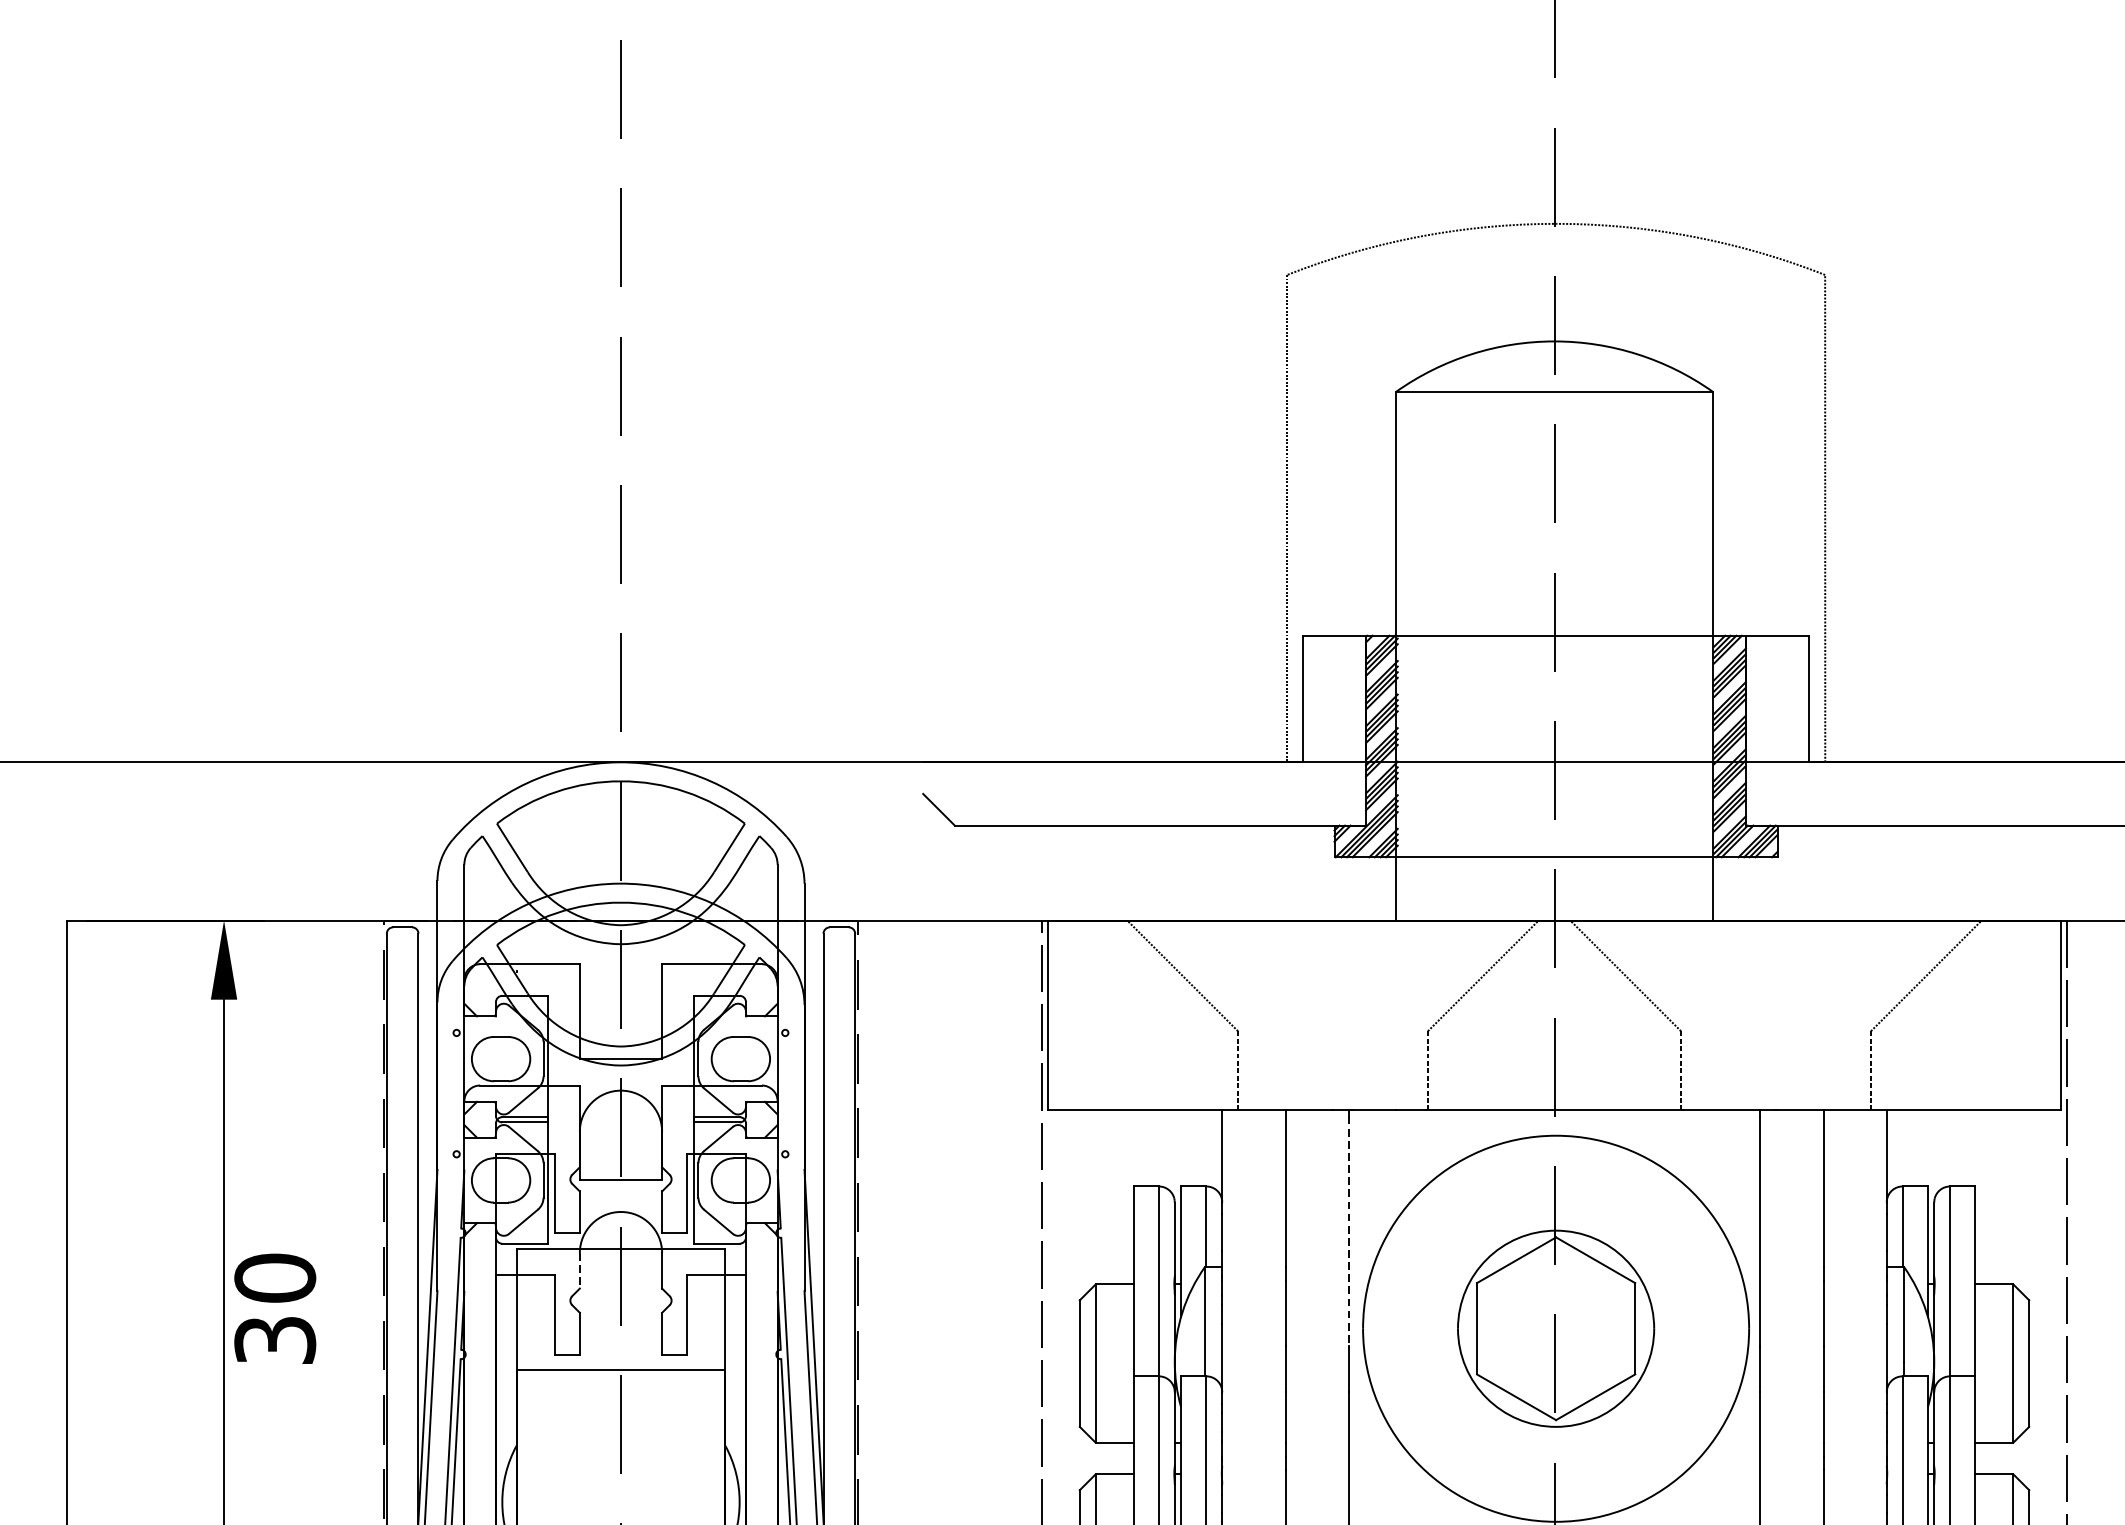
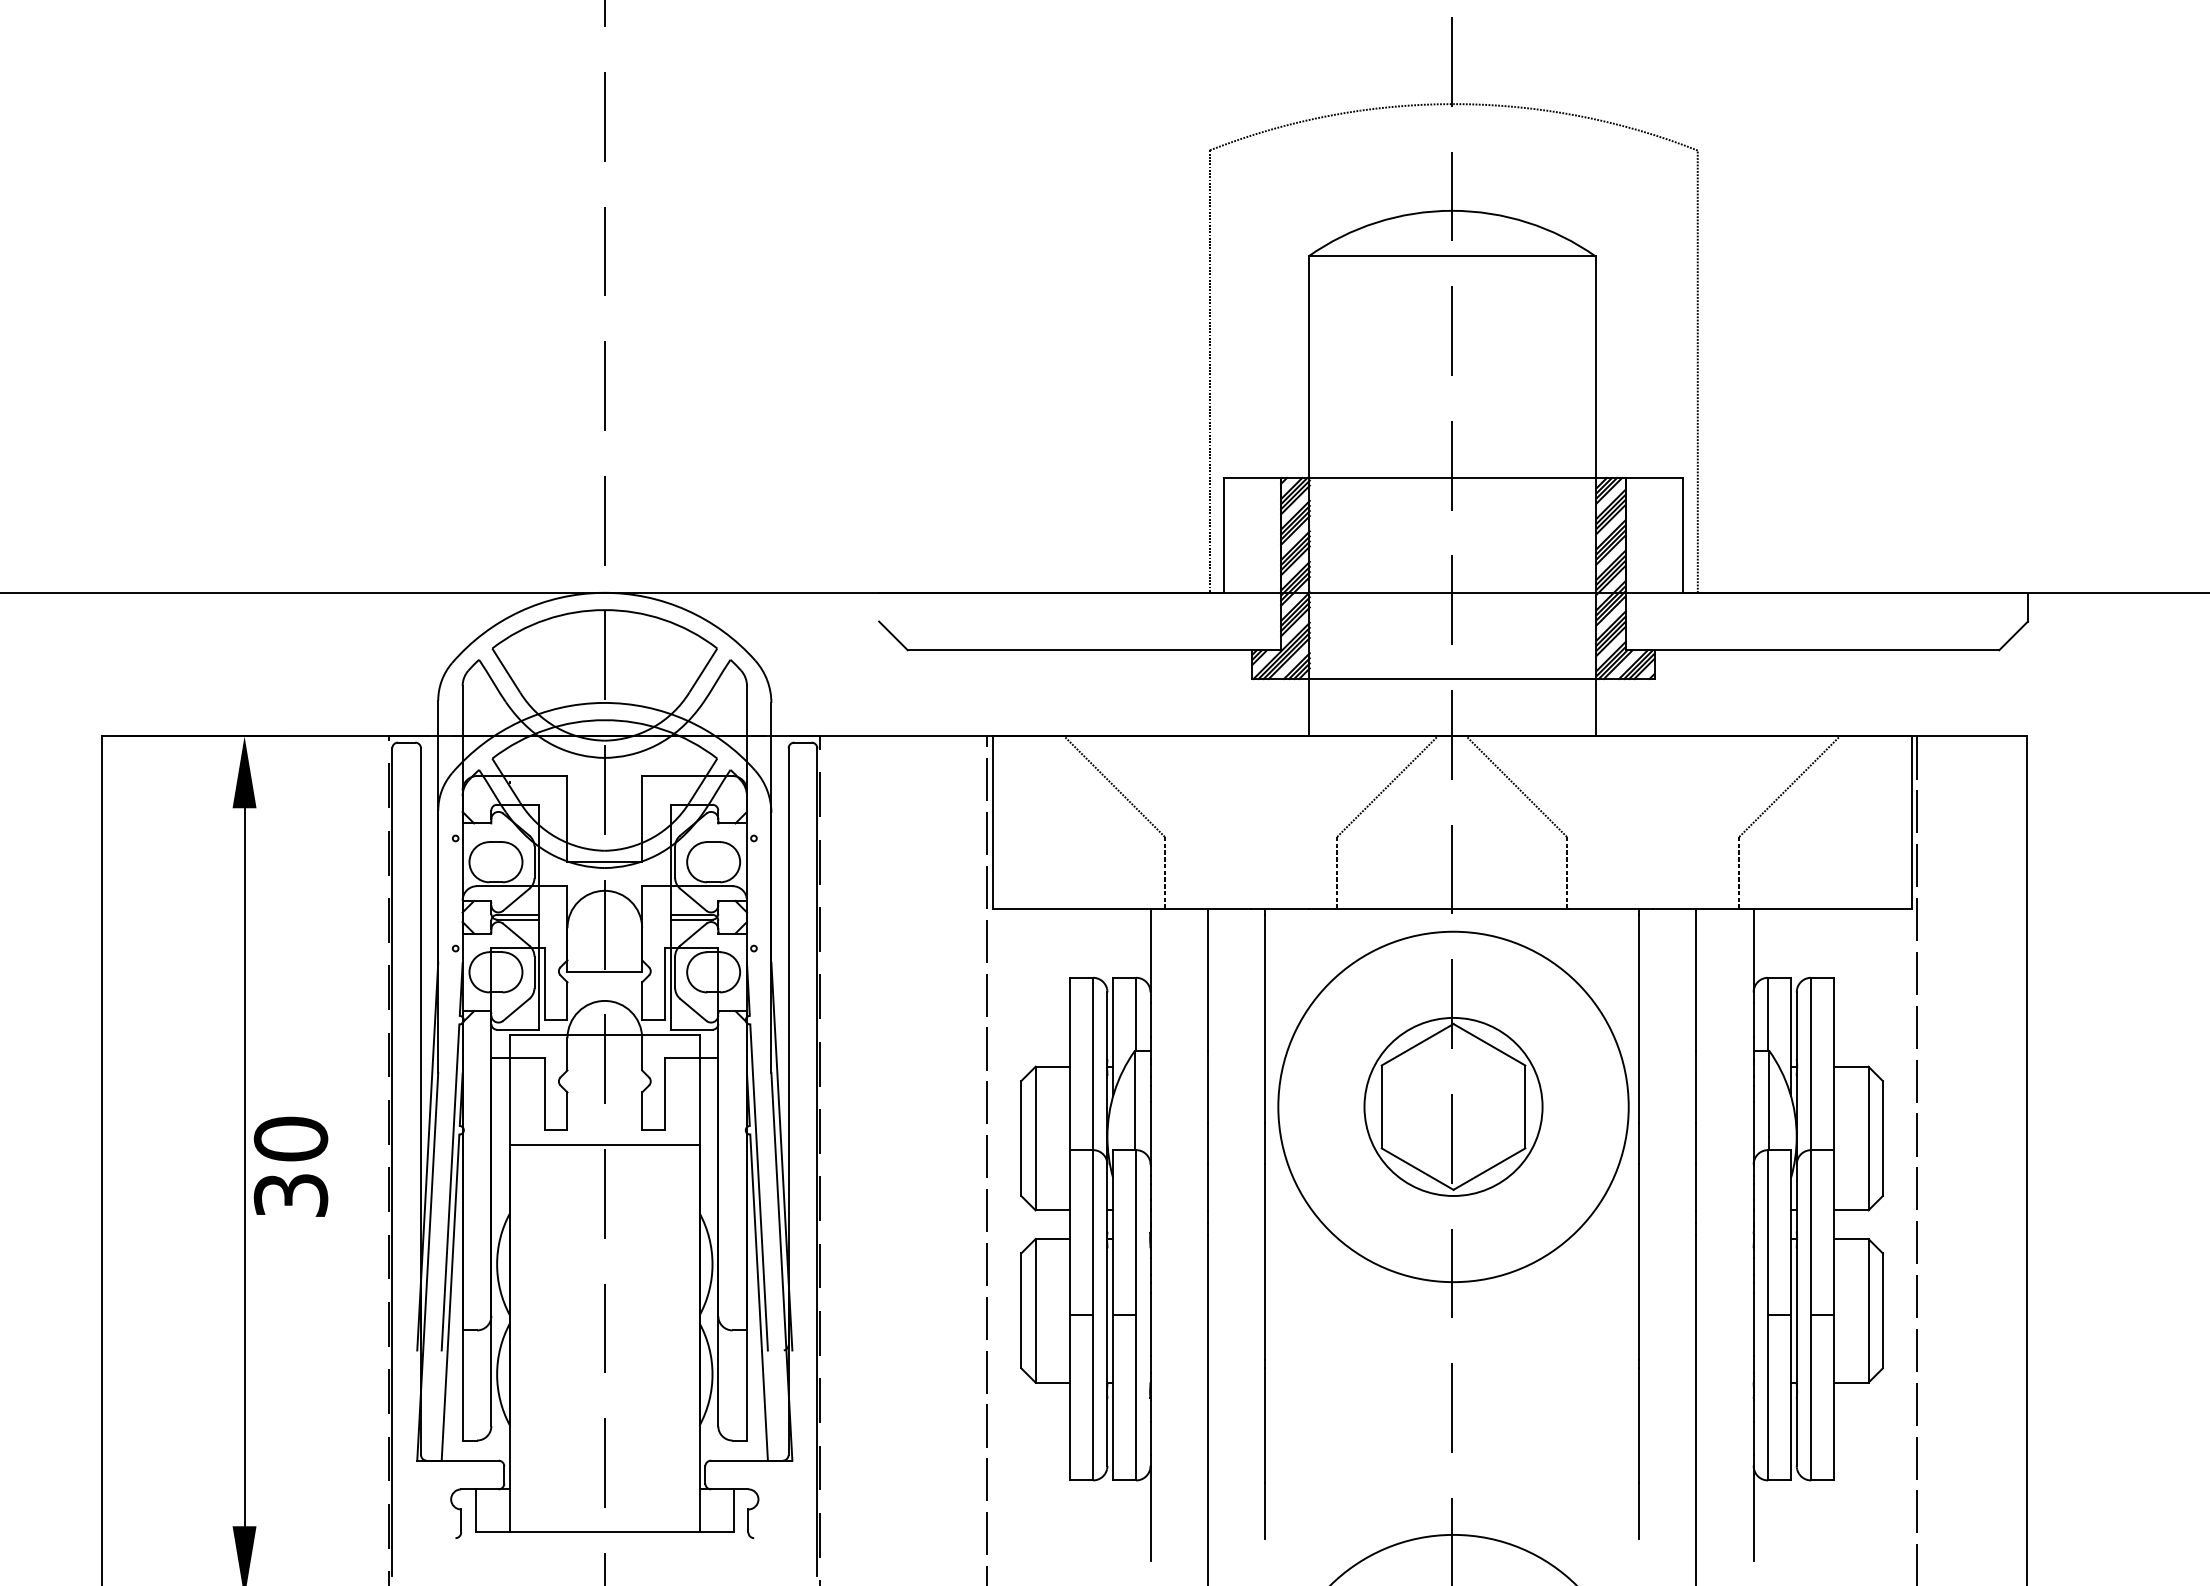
line: (1348, 1232) -> (1265, 1019), dashed -> solid
line: (579, 1270) -> (567, 1054), dashed -> solid
text: (274, 1308) -> (290, 1166), moved

